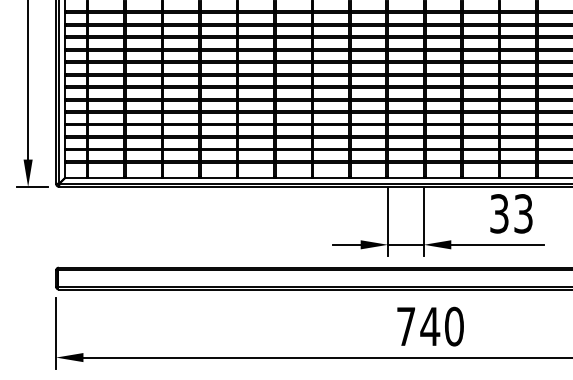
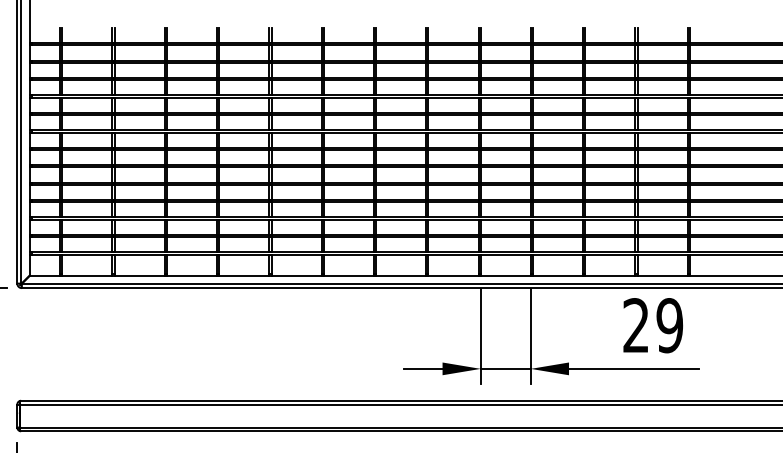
text: (511, 213) -> (653, 325), 33 -> 29

